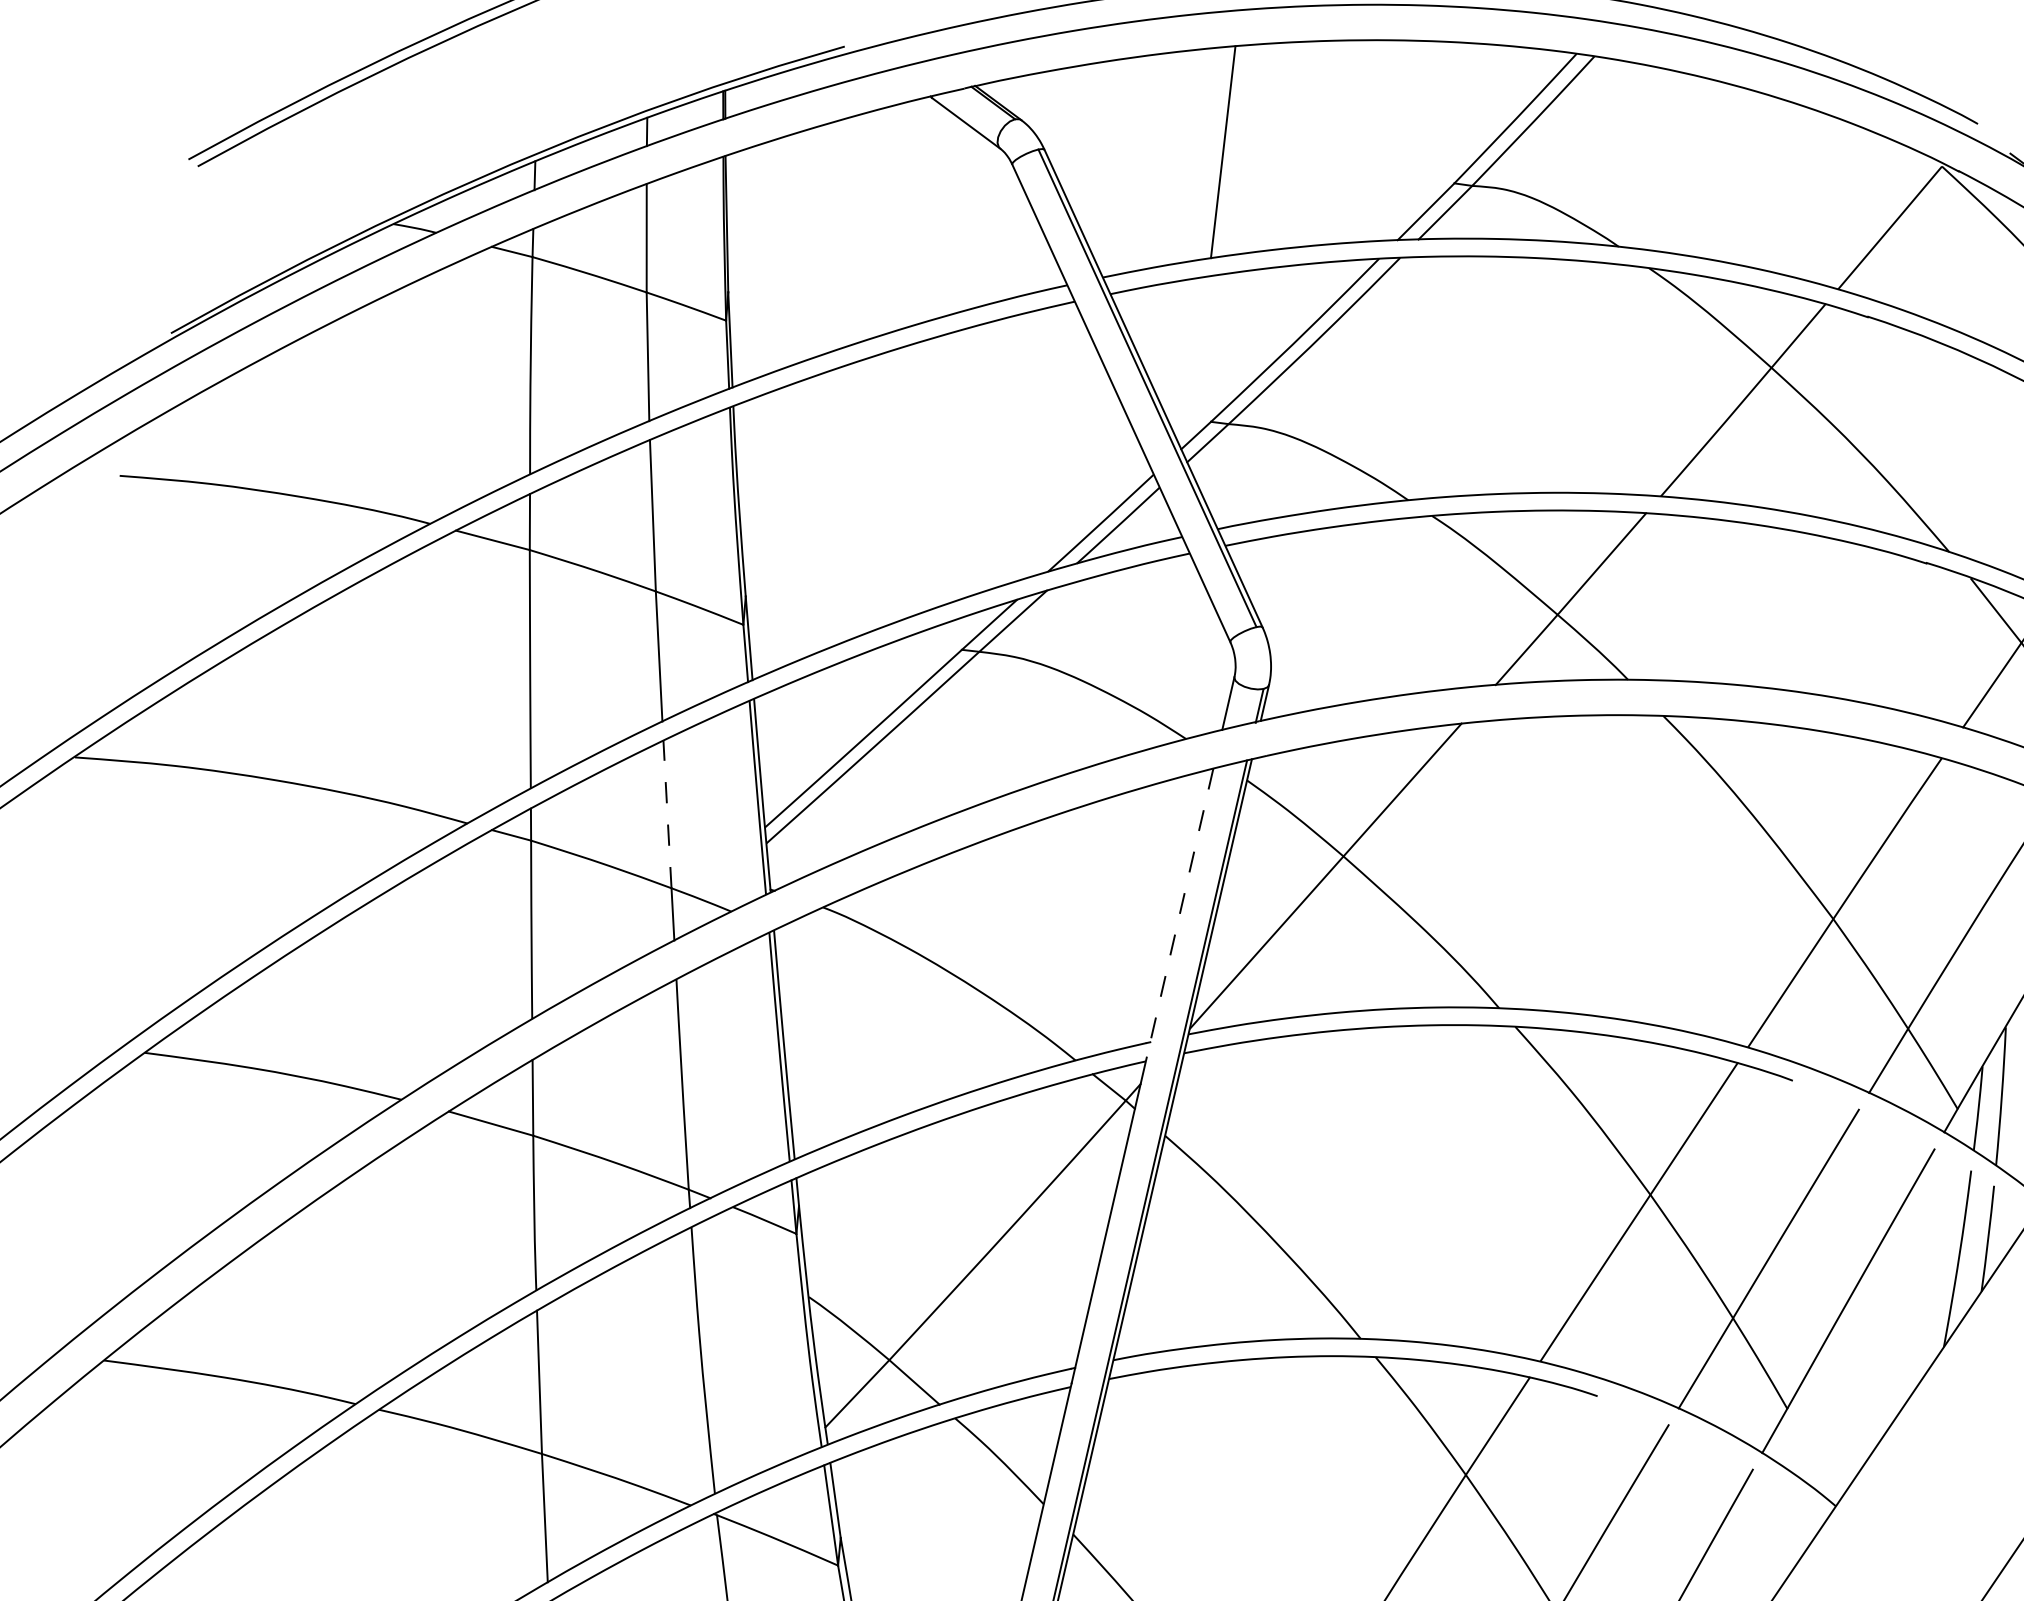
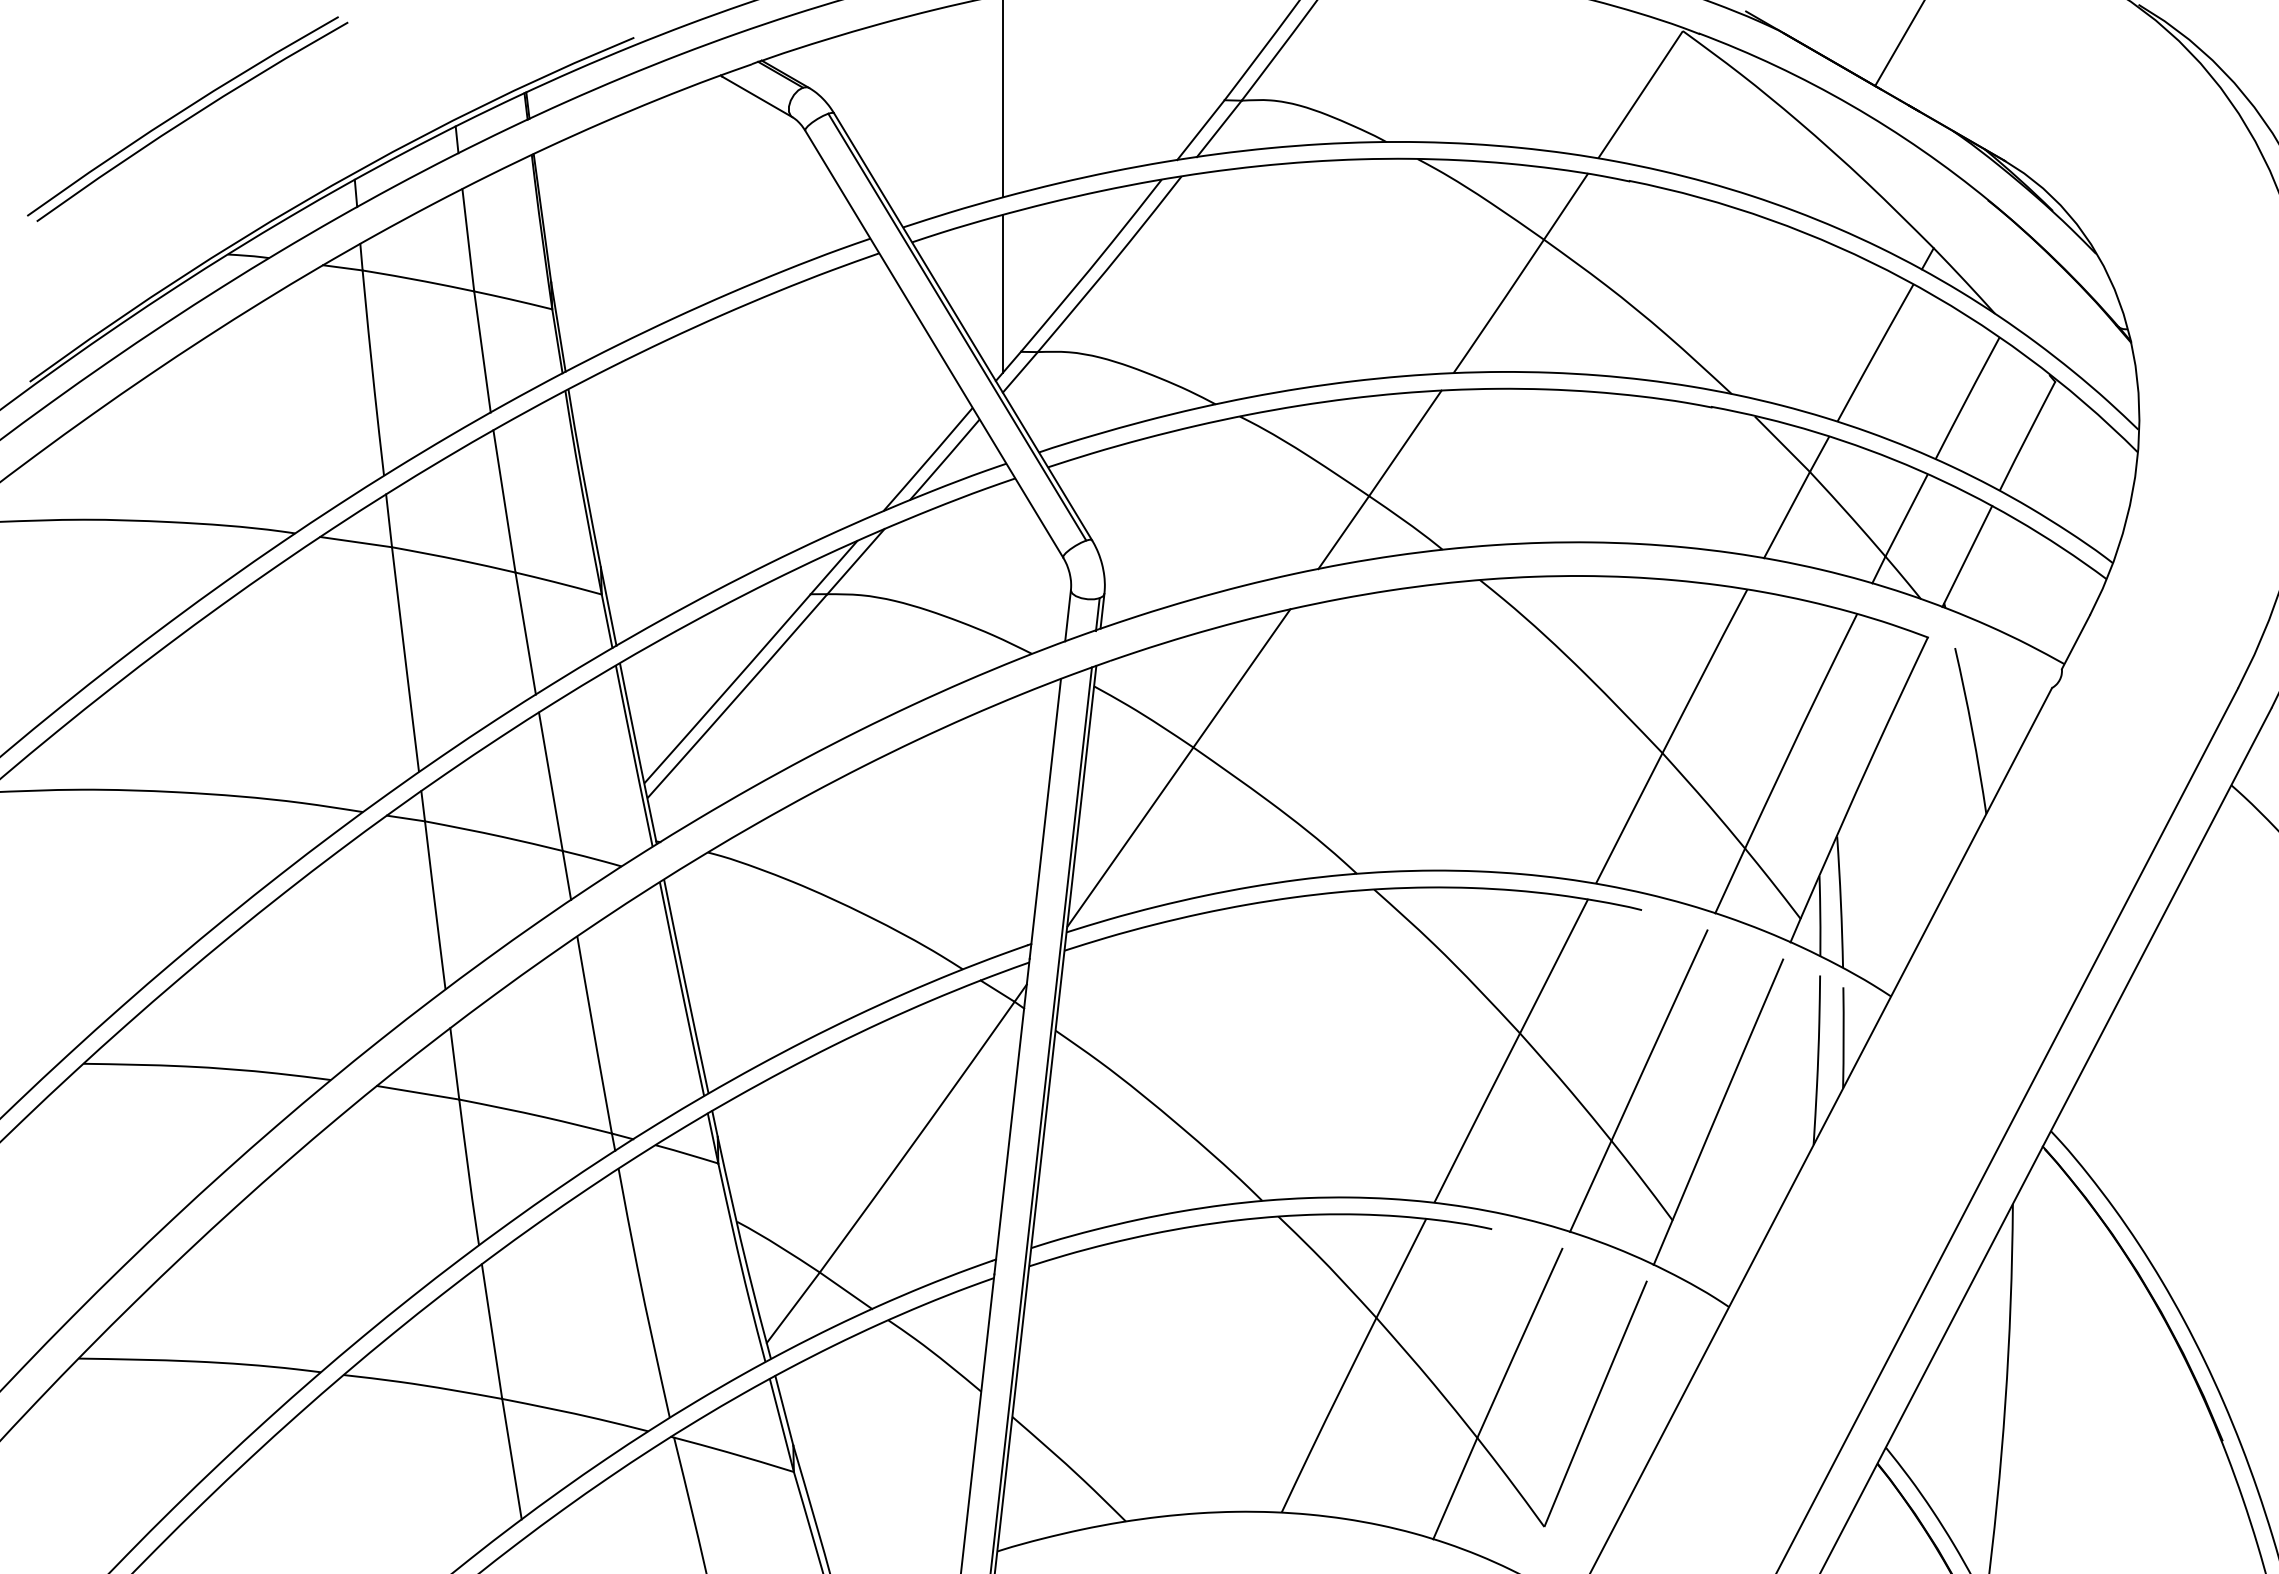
line: (1199, 358) -> (1003, 293), added
line: (667, 814) -> (550, 781), dashed -> solid
line: (1180, 912) -> (1045, 818), dashed -> solid

